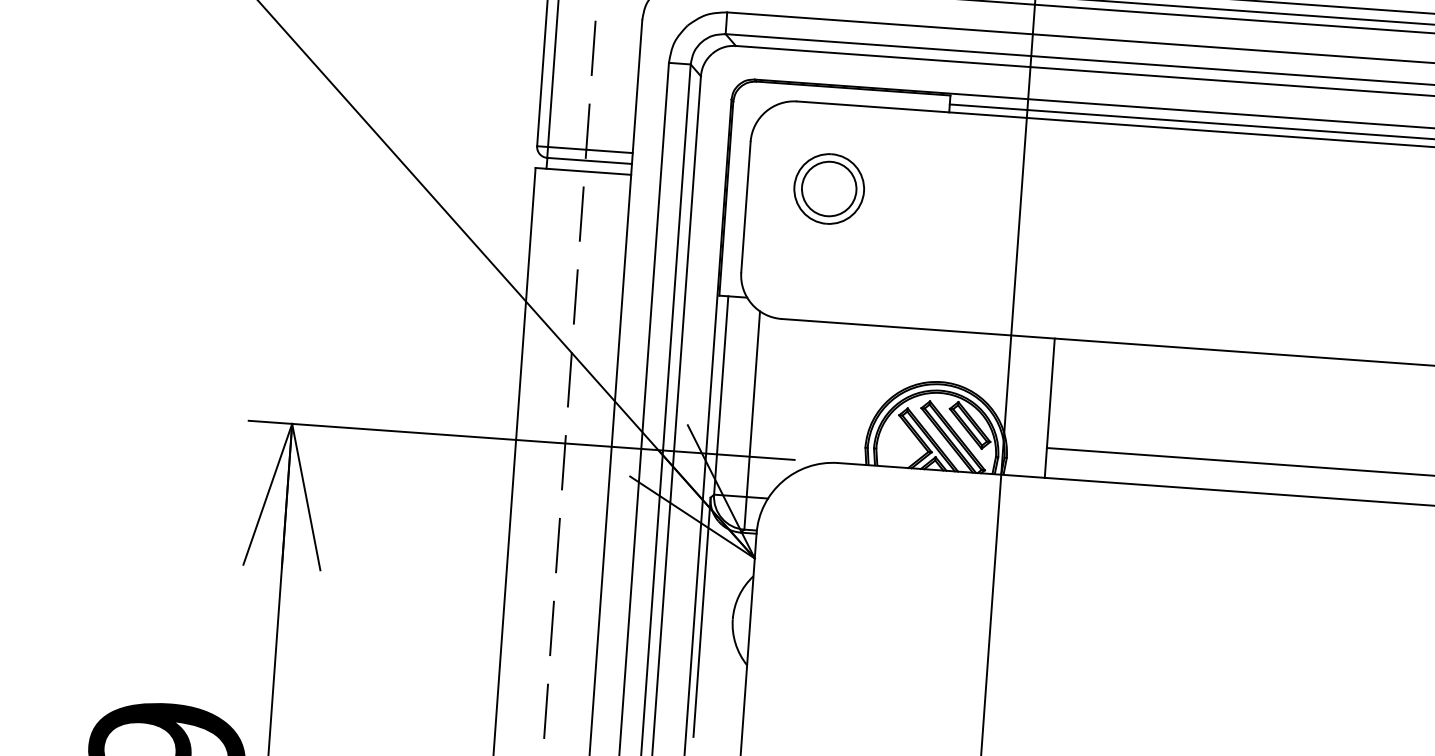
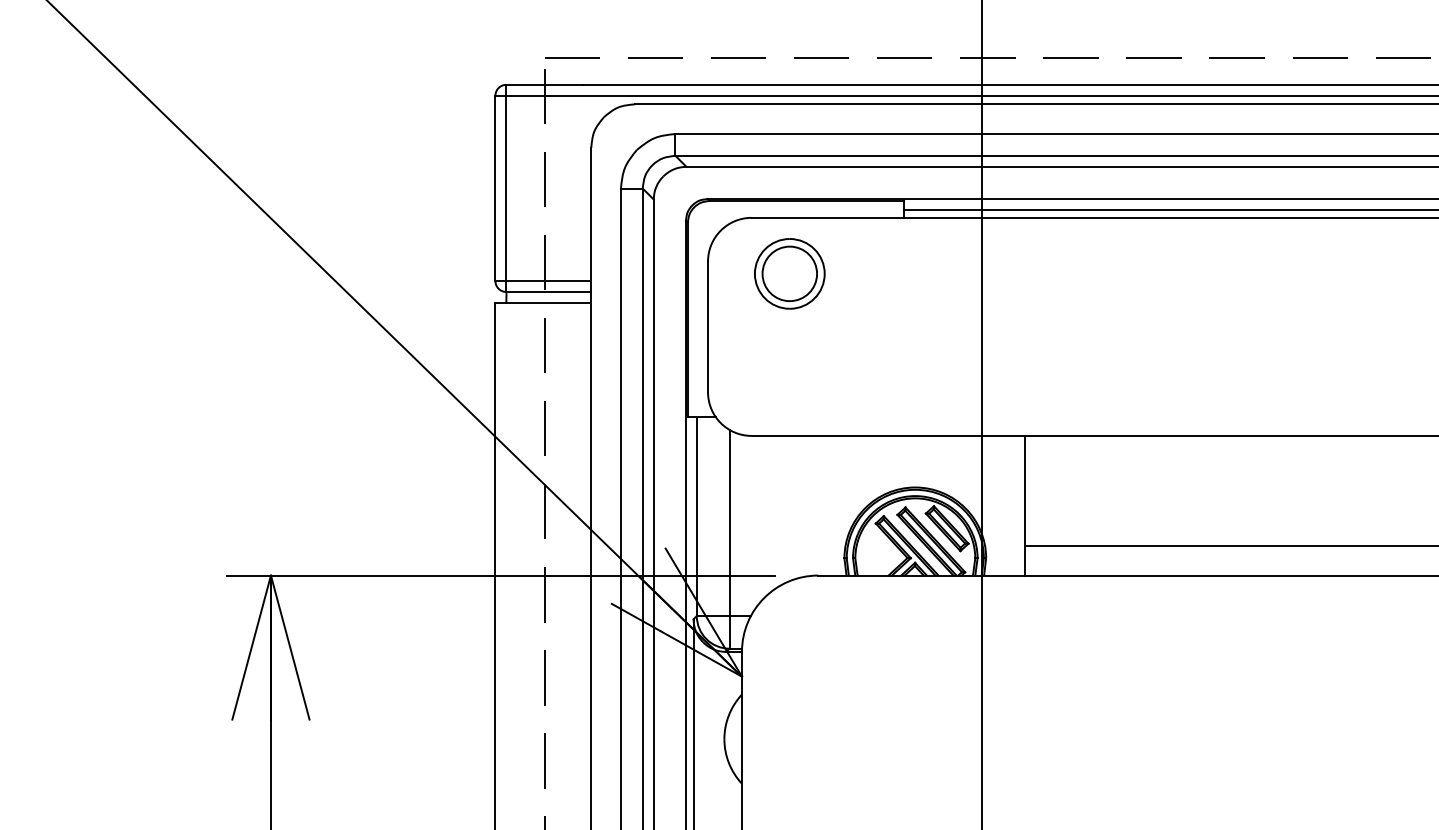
part: (828, 188) -> (789, 273), moved

